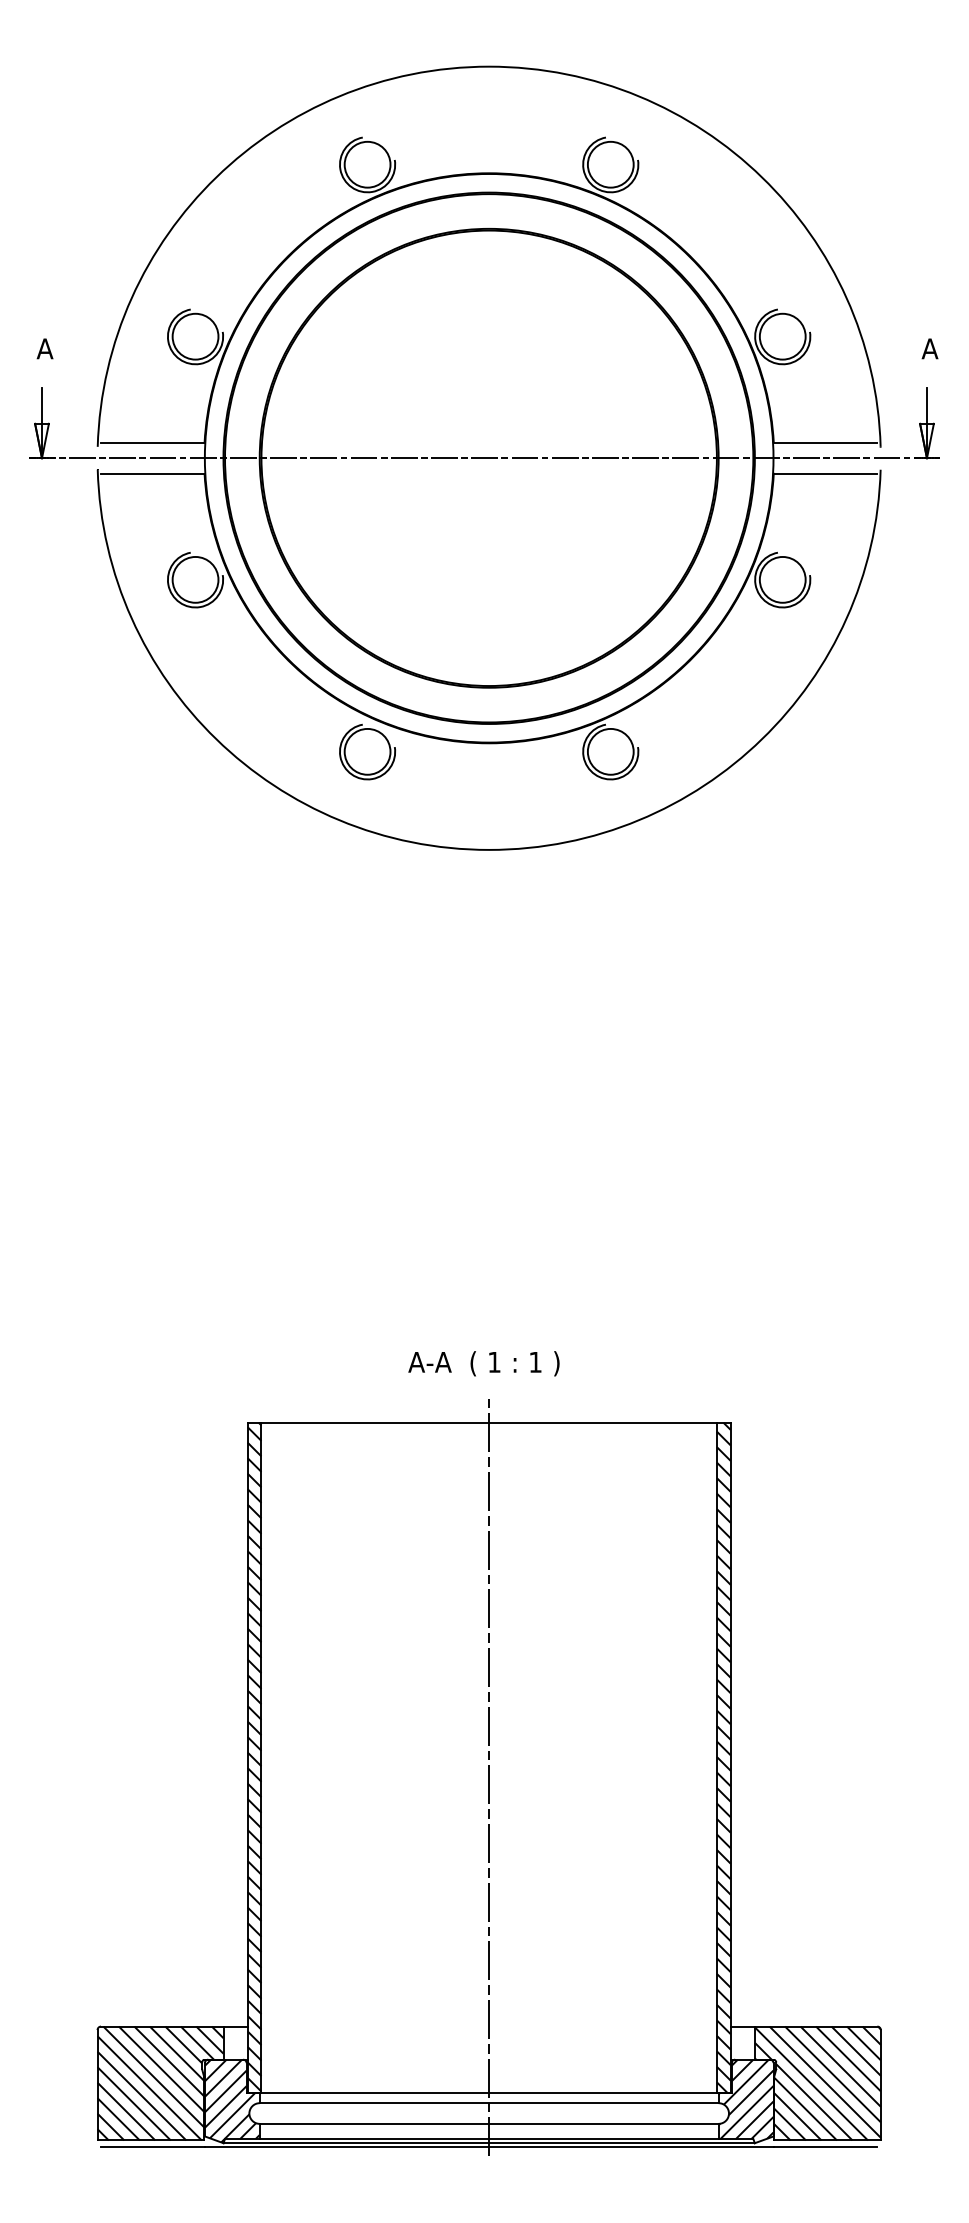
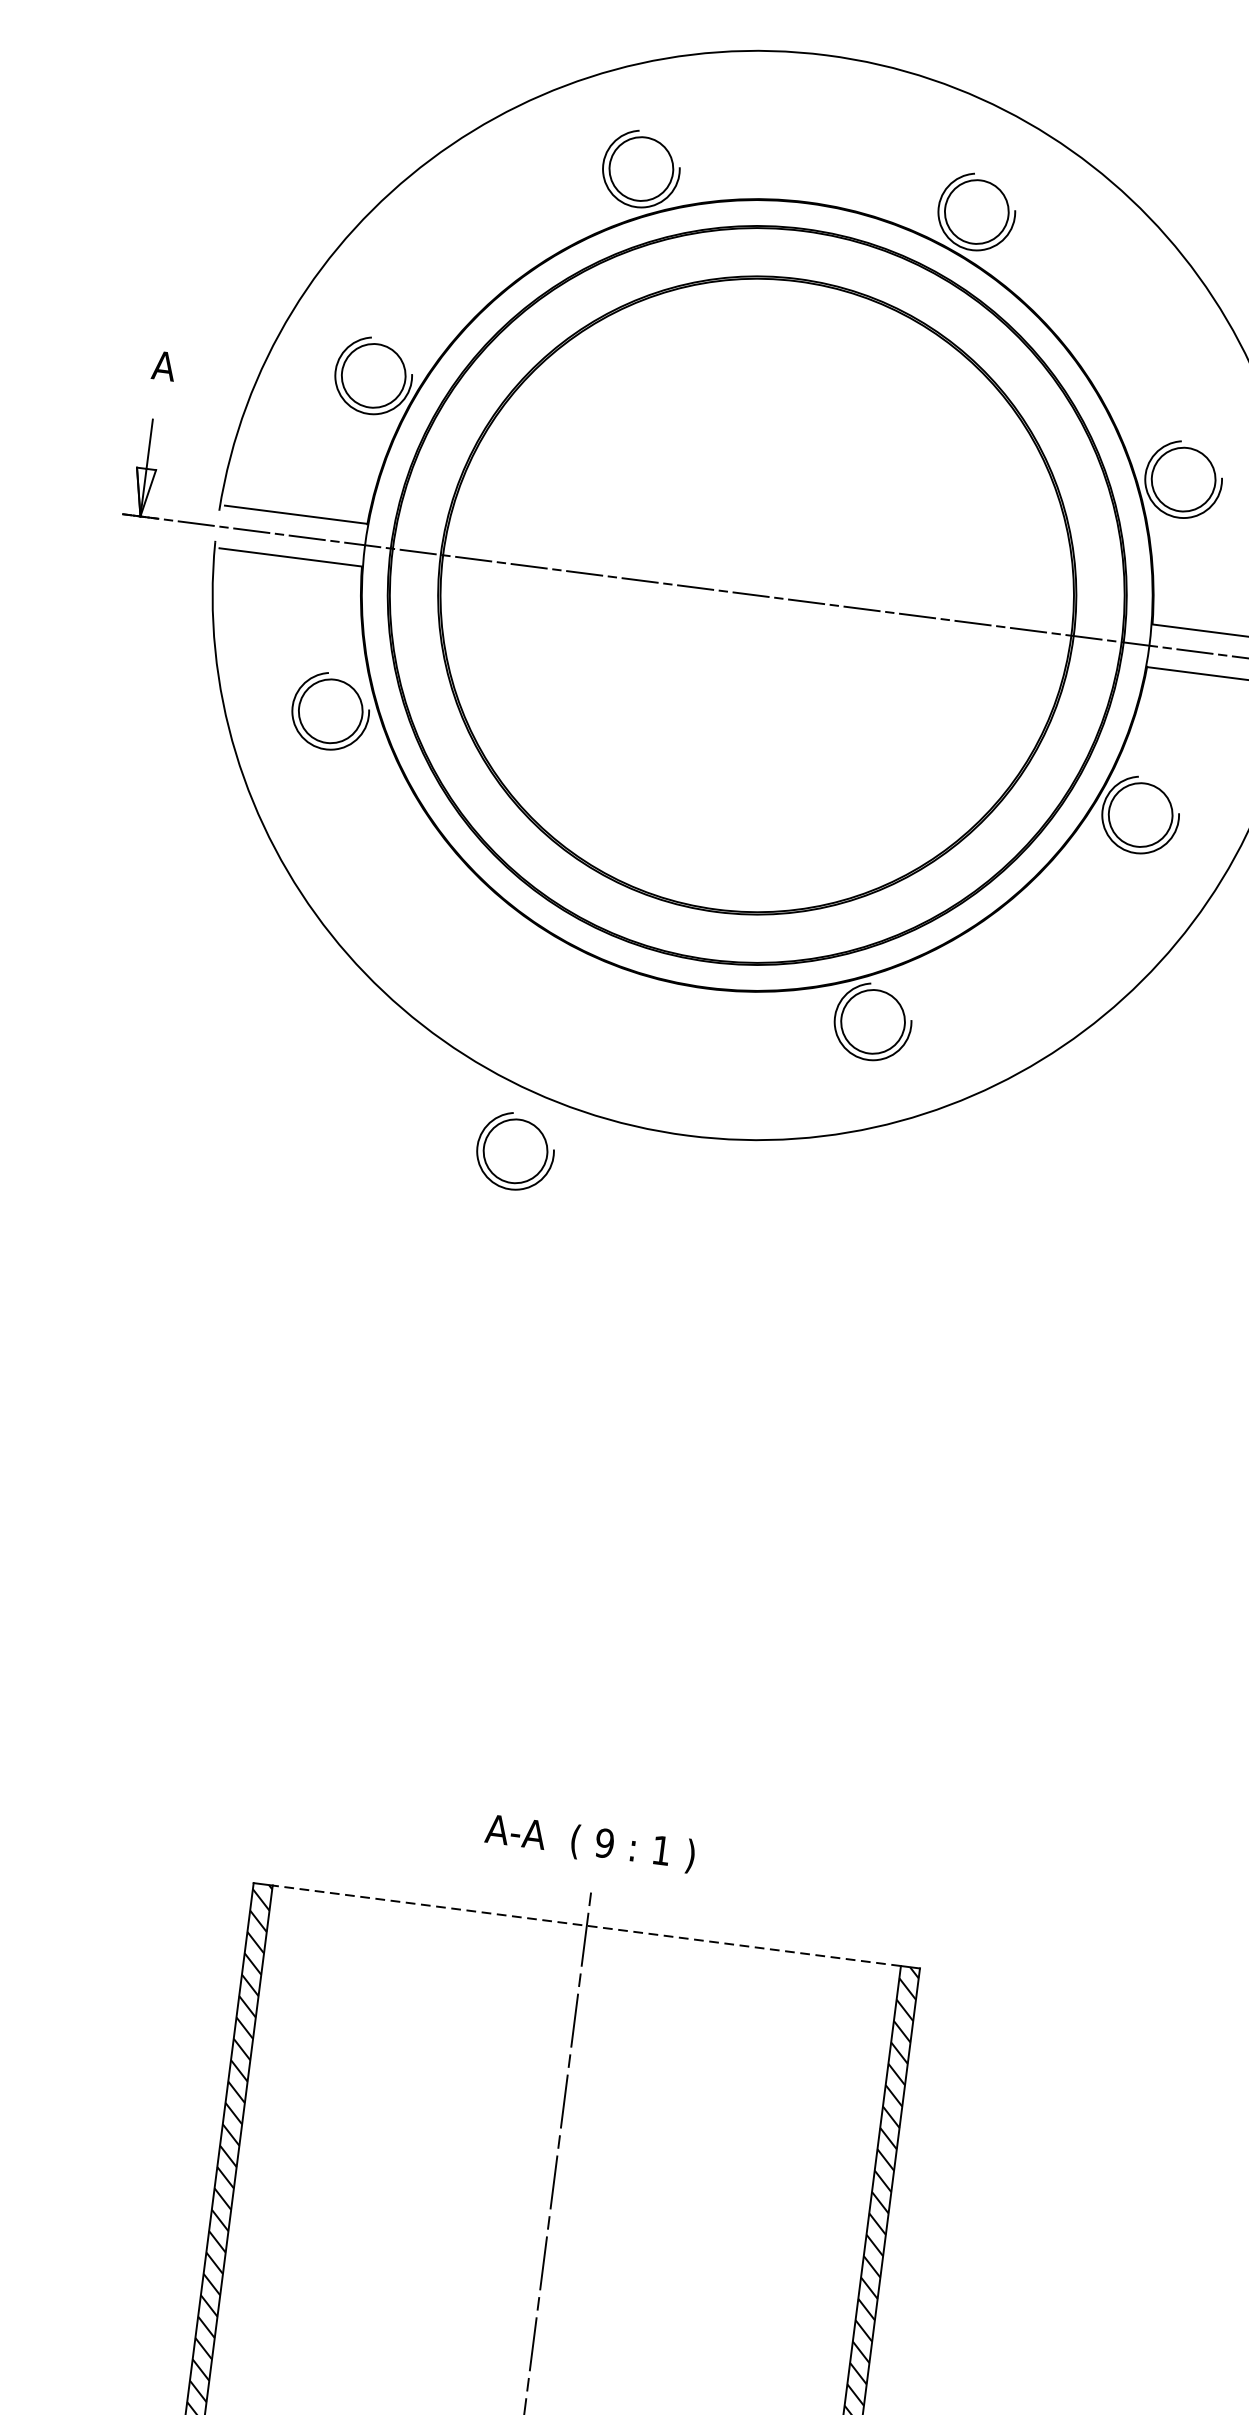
part: (367, 751) -> (515, 1150), moved
text: (494, 1361) -> (604, 1842), 1 -> 9
line: (489, 1422) -> (587, 1925), solid -> dashed

